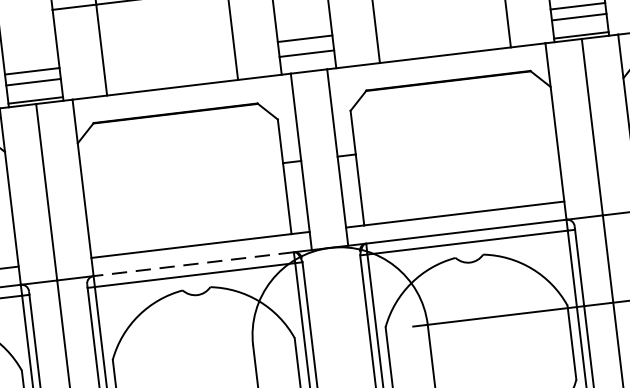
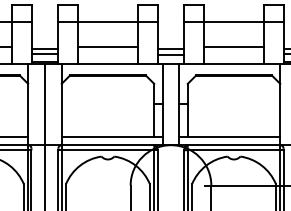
line: (439, 18) -> (233, 46), added
line: (167, 50) -> (107, 46), added
line: (192, 264) -> (107, 145), dashed -> solid

